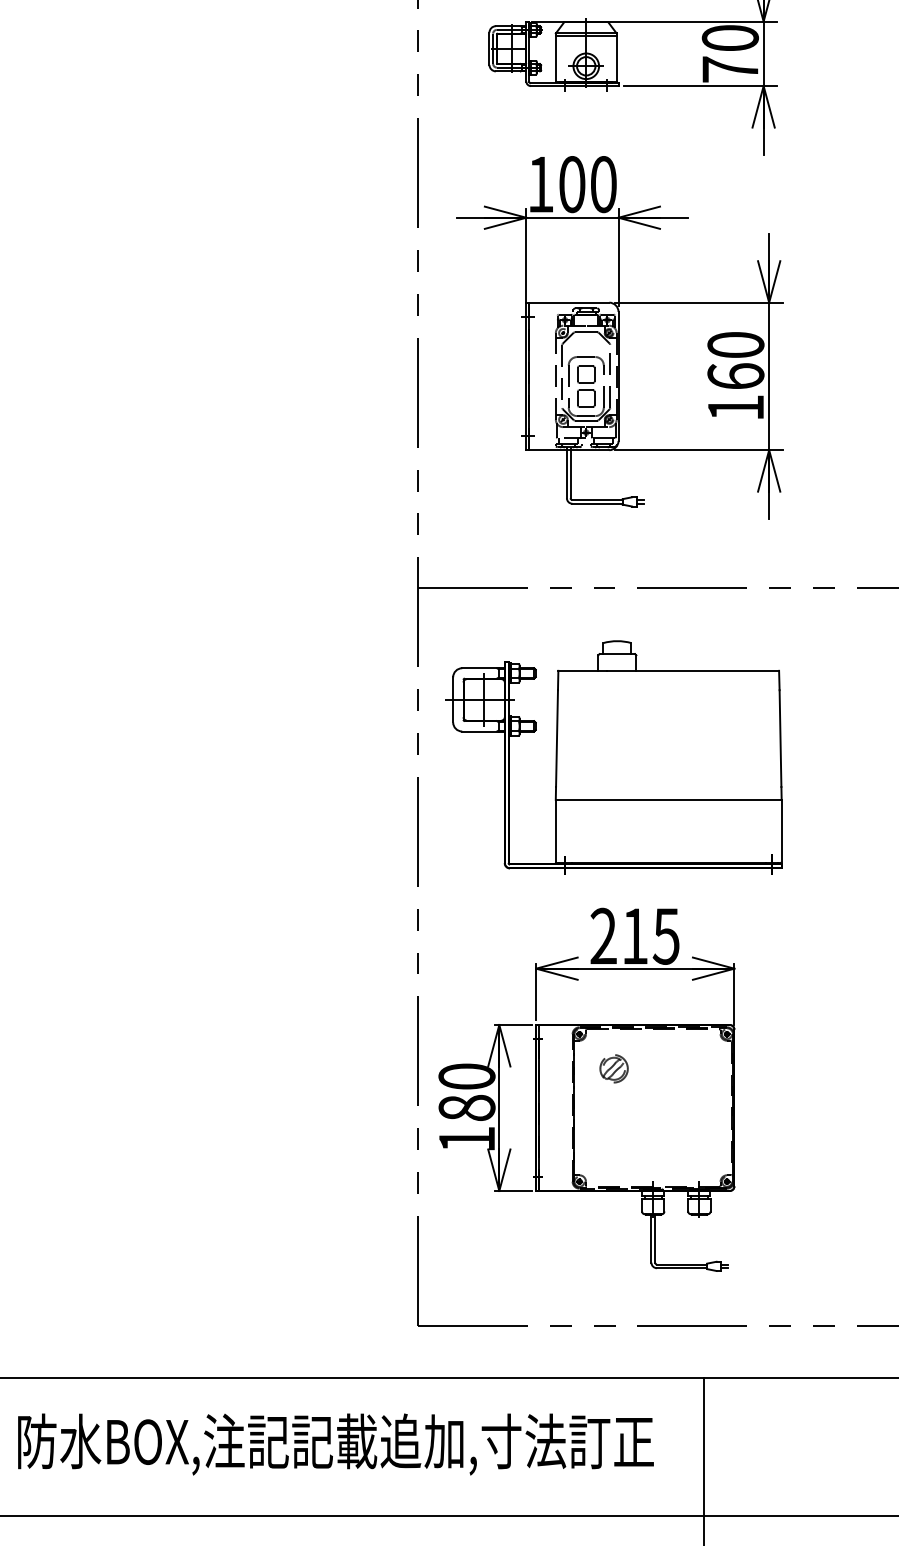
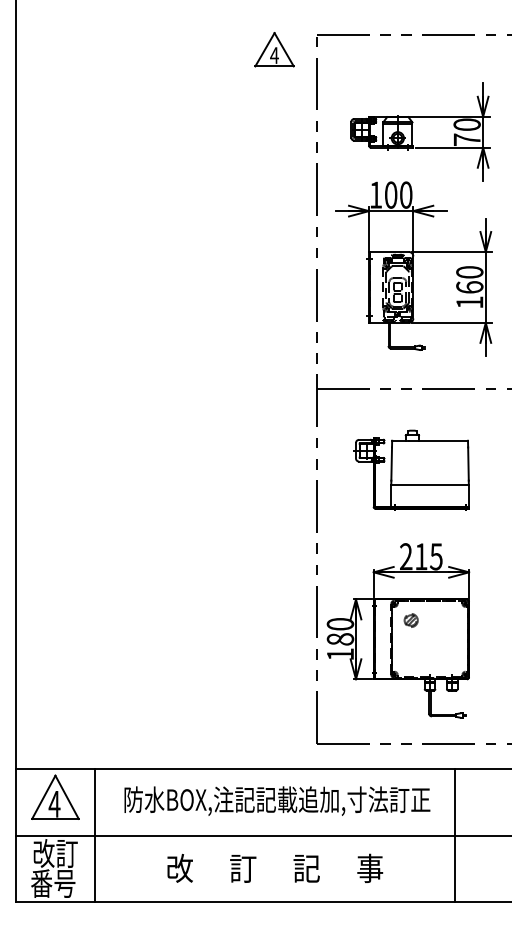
part: (614, 754) -> (411, 469), size x0.71

